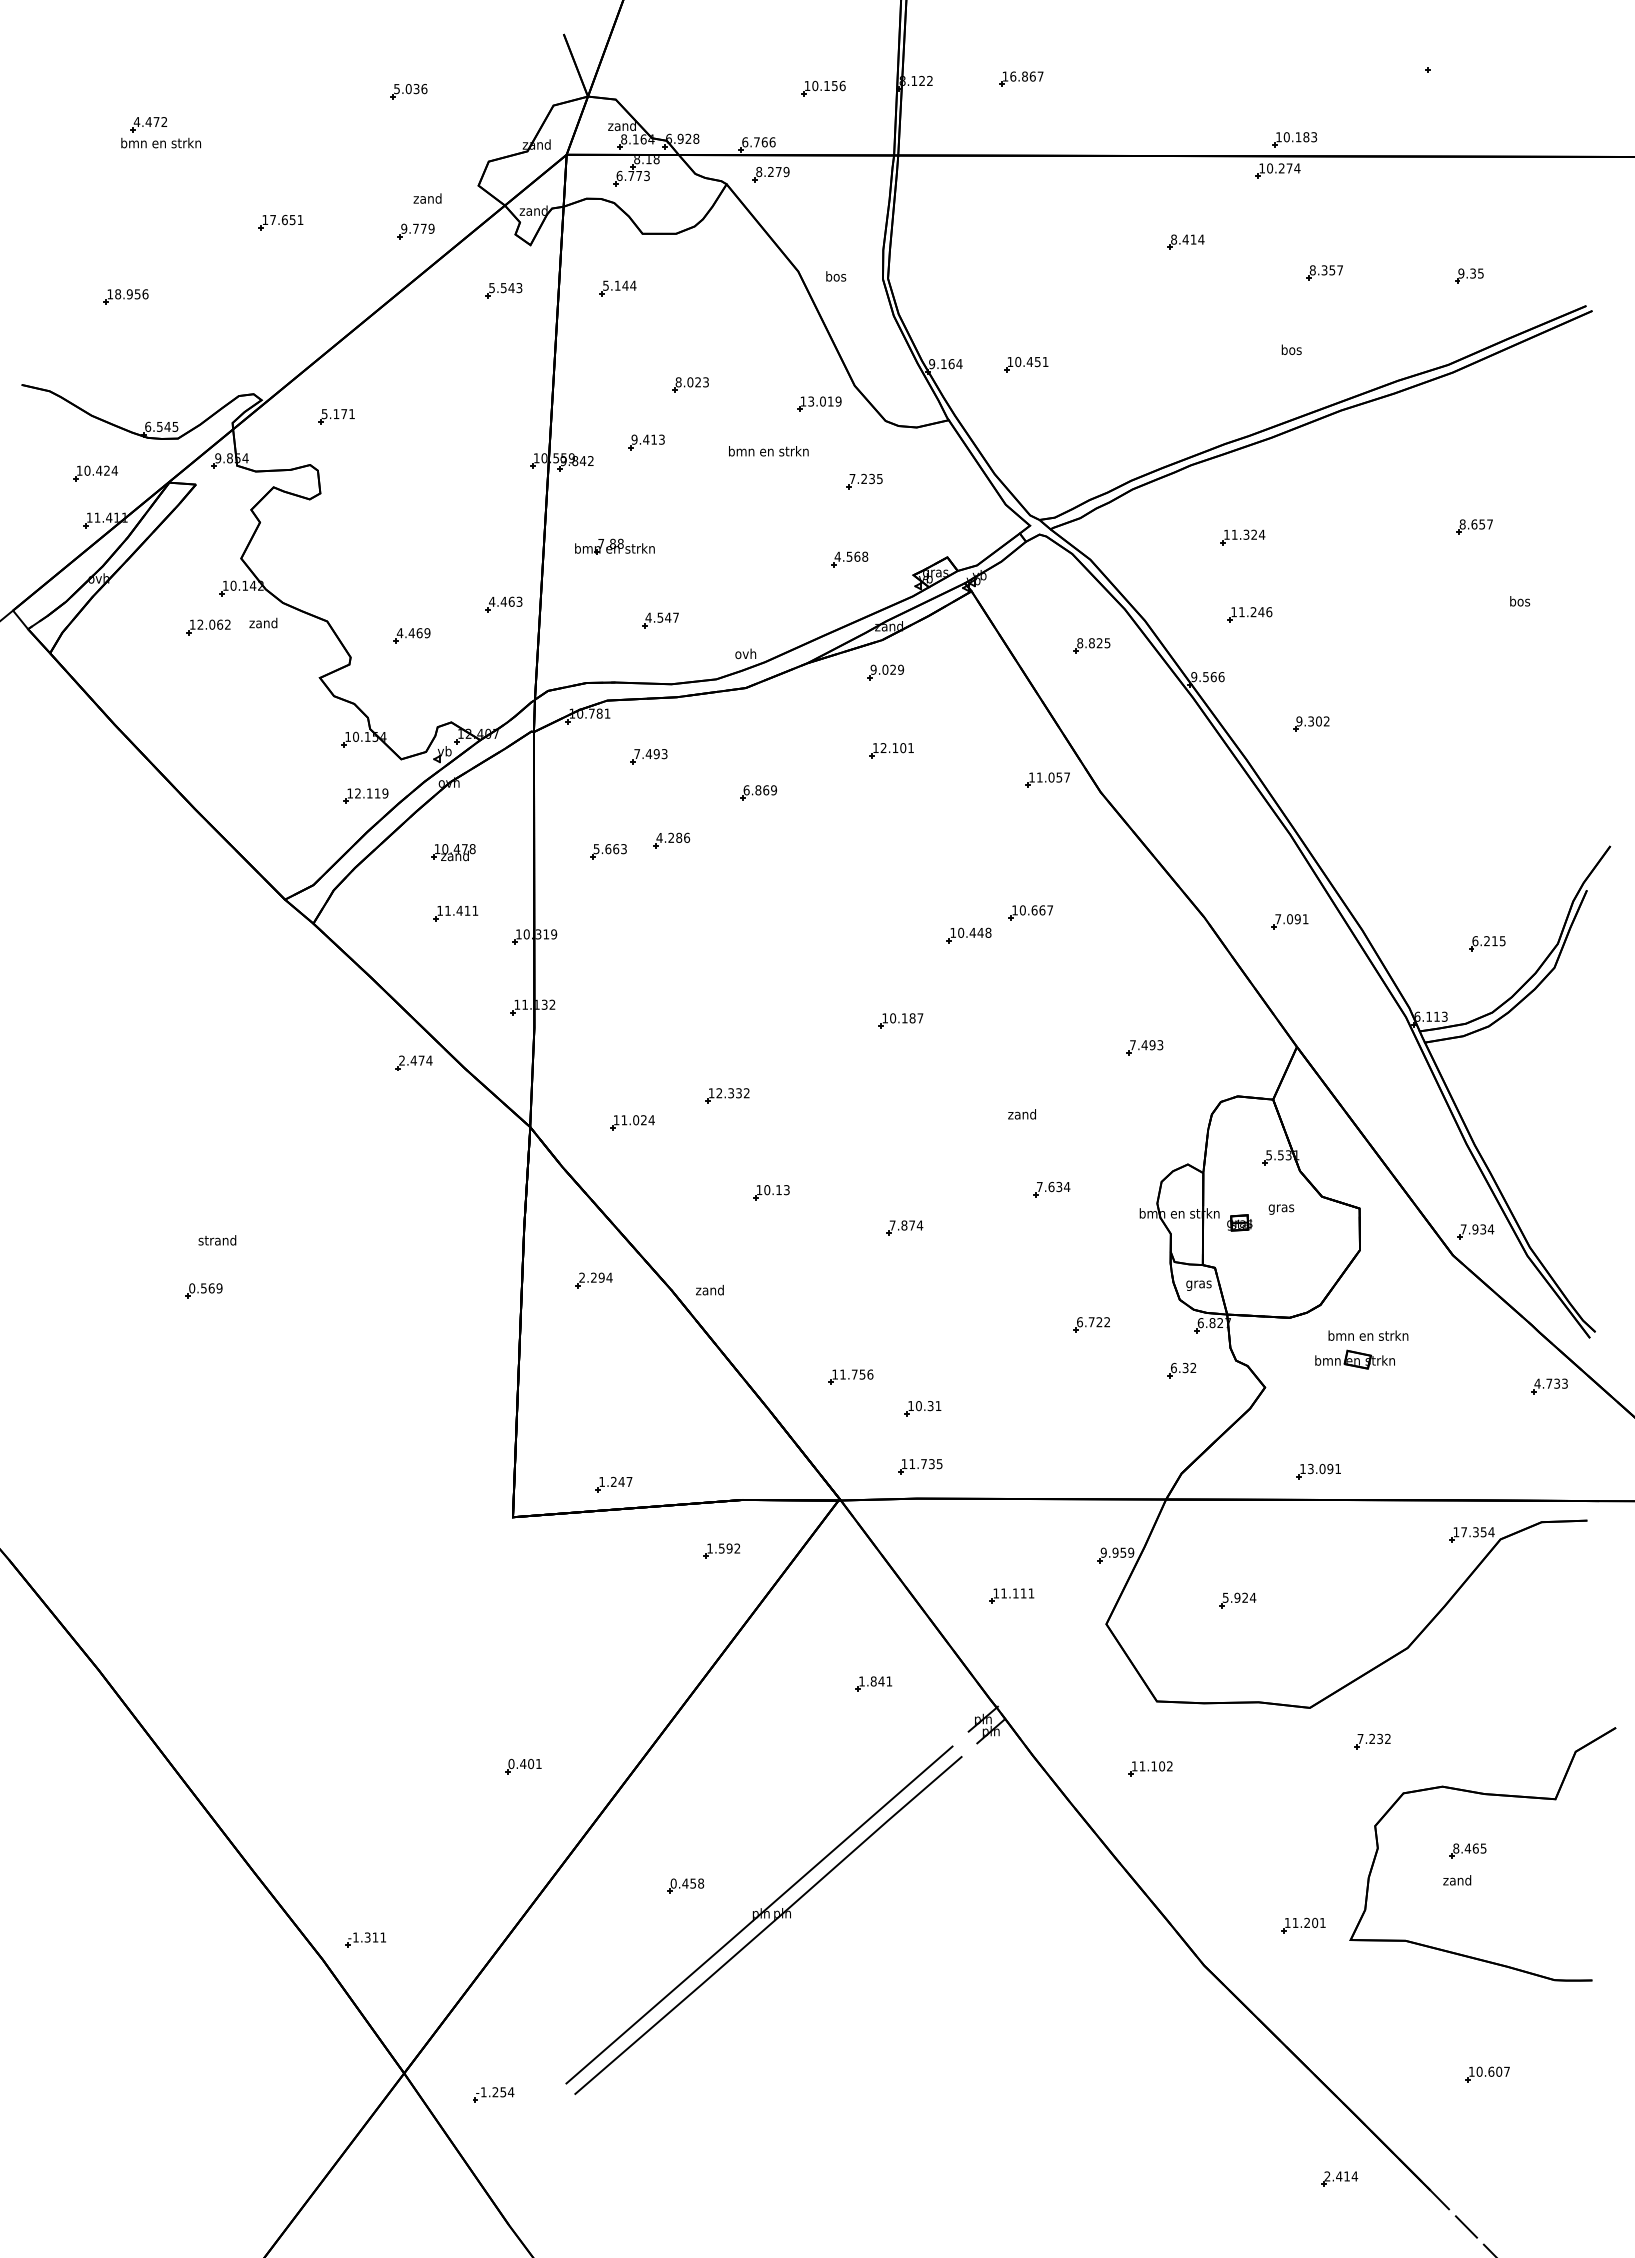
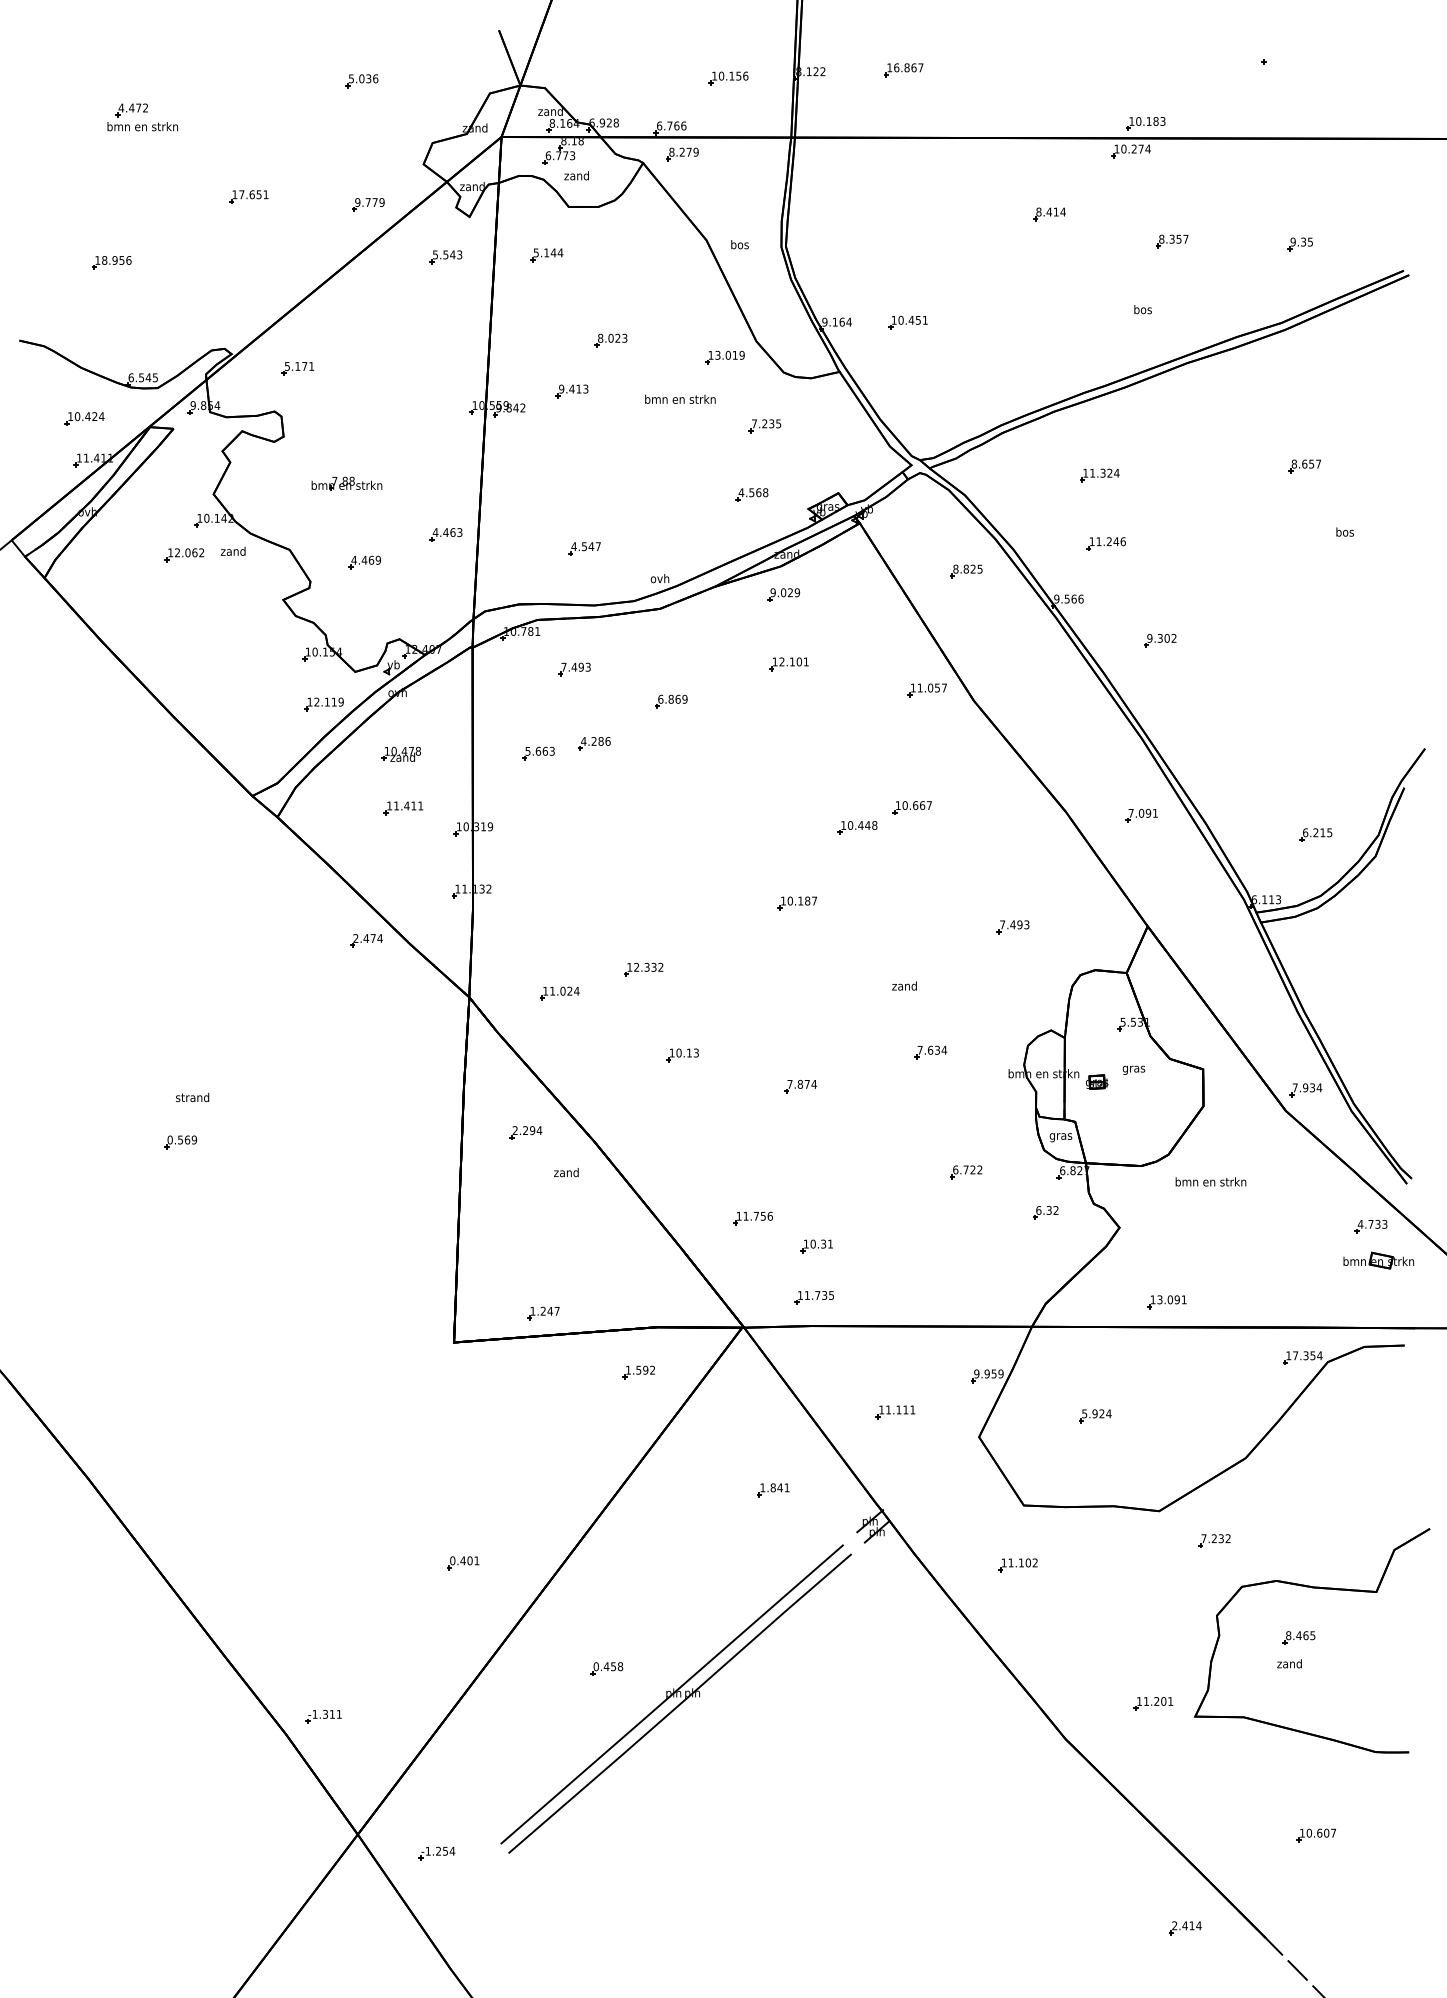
text: (427, 198) -> (576, 175), moved
part: (614, 546) -> (346, 483), moved
text: (709, 1290) -> (566, 1172), moved
part: (1354, 1359) -> (1378, 1260), moved

